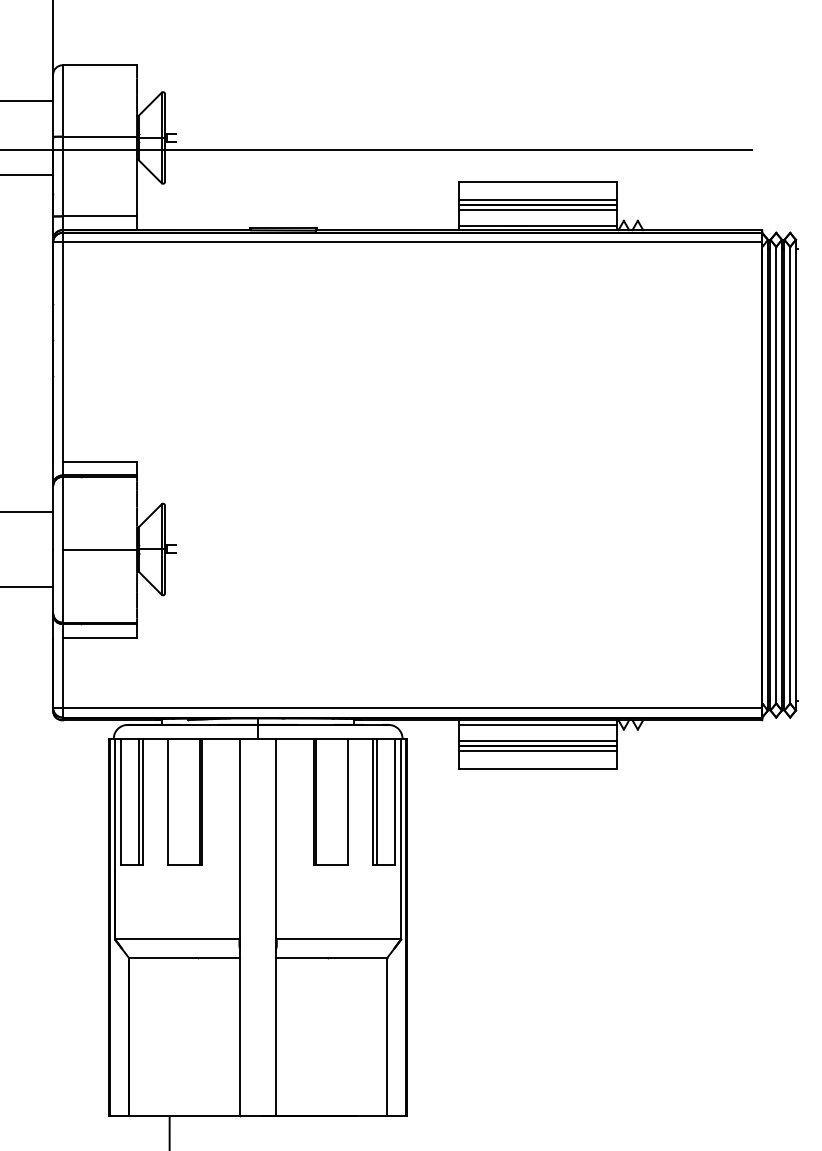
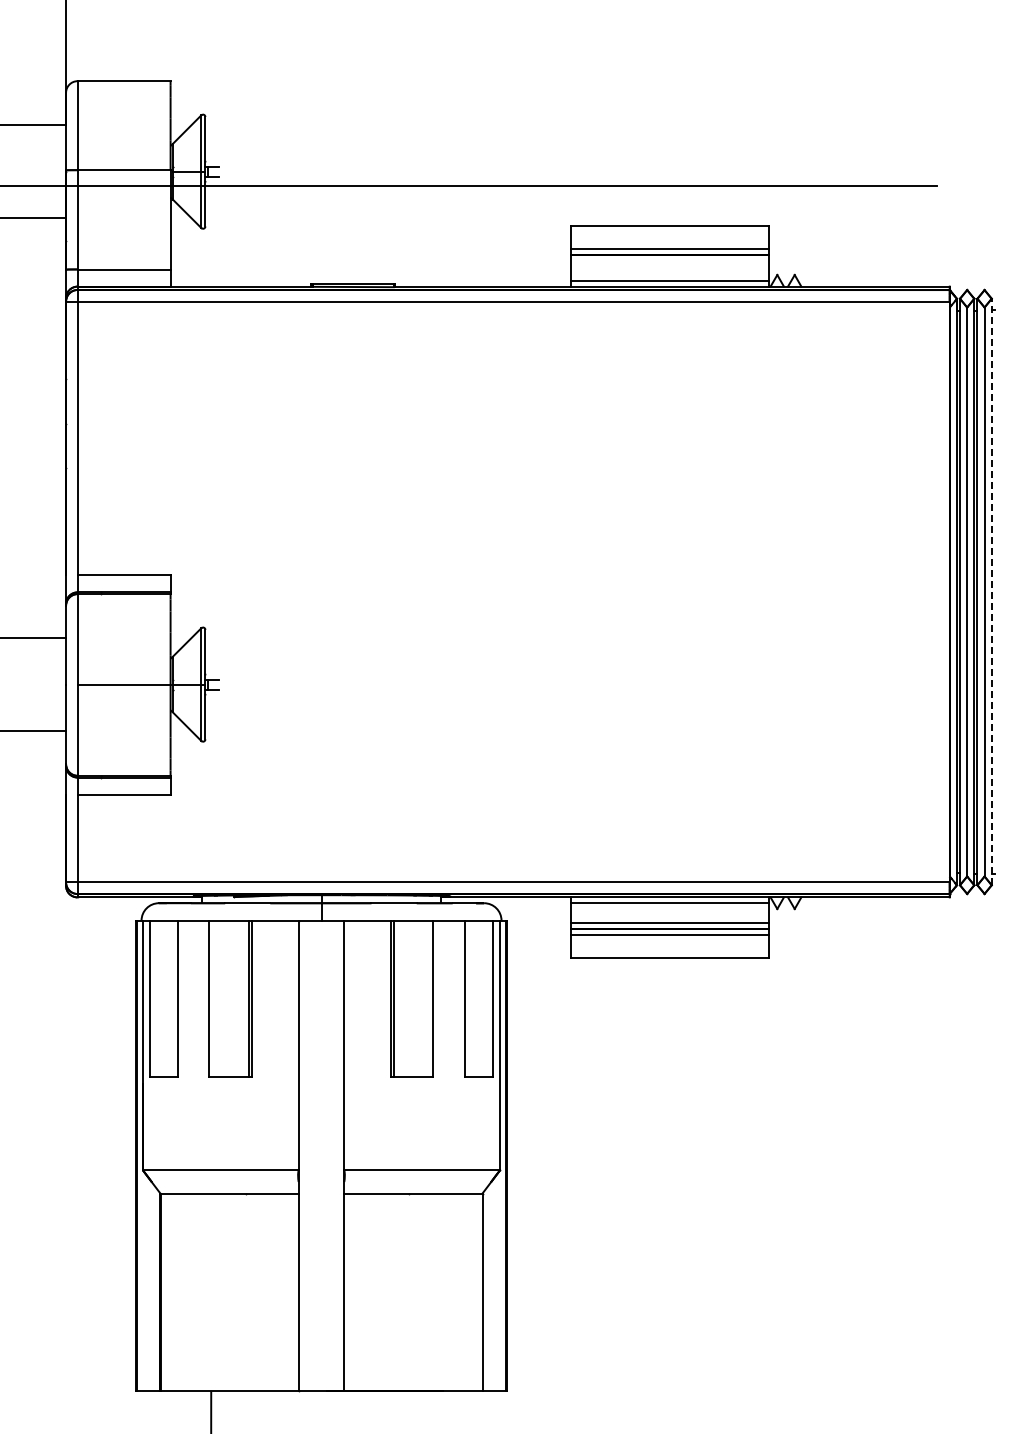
line: (537, 209) -> (669, 260), removed
line: (795, 474) -> (991, 591), solid -> dashed
line: (139, 801) -> (173, 998), removed
line: (376, 801) -> (469, 998), removed

